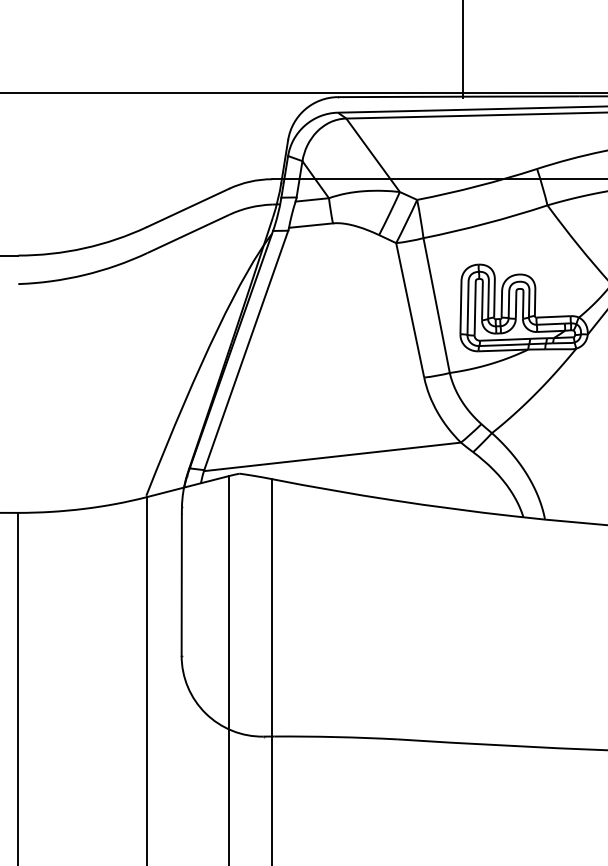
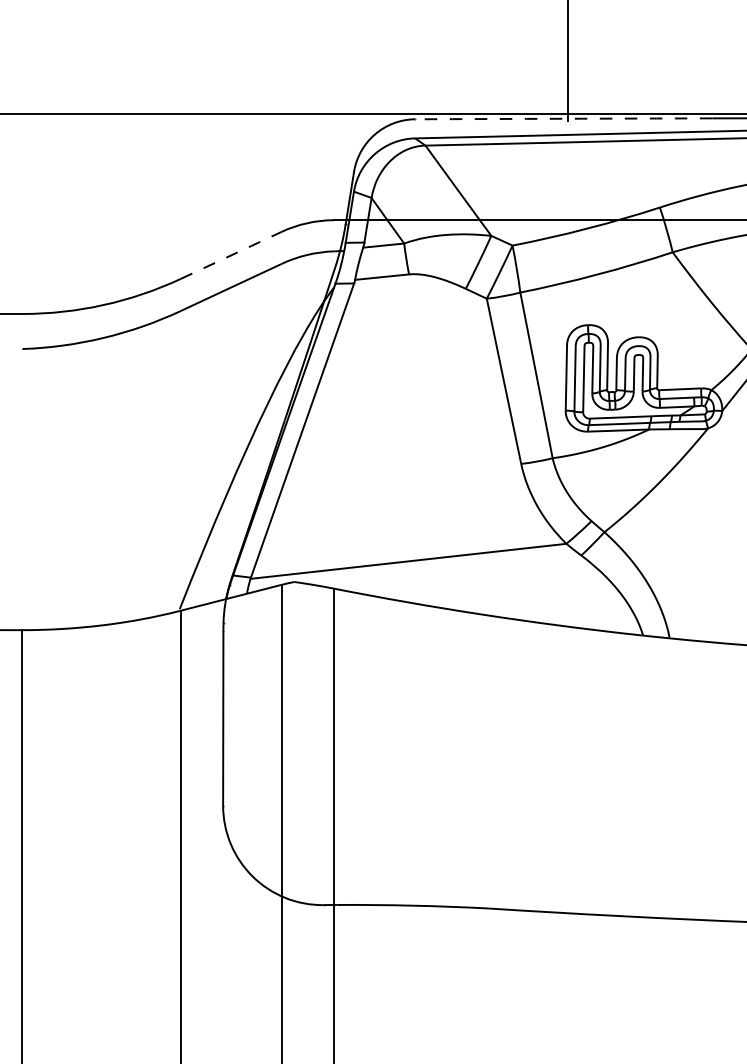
arc: (458, 96) -> (563, 118), solid -> dashed
line: (188, 207) -> (231, 255), solid -> dashed

